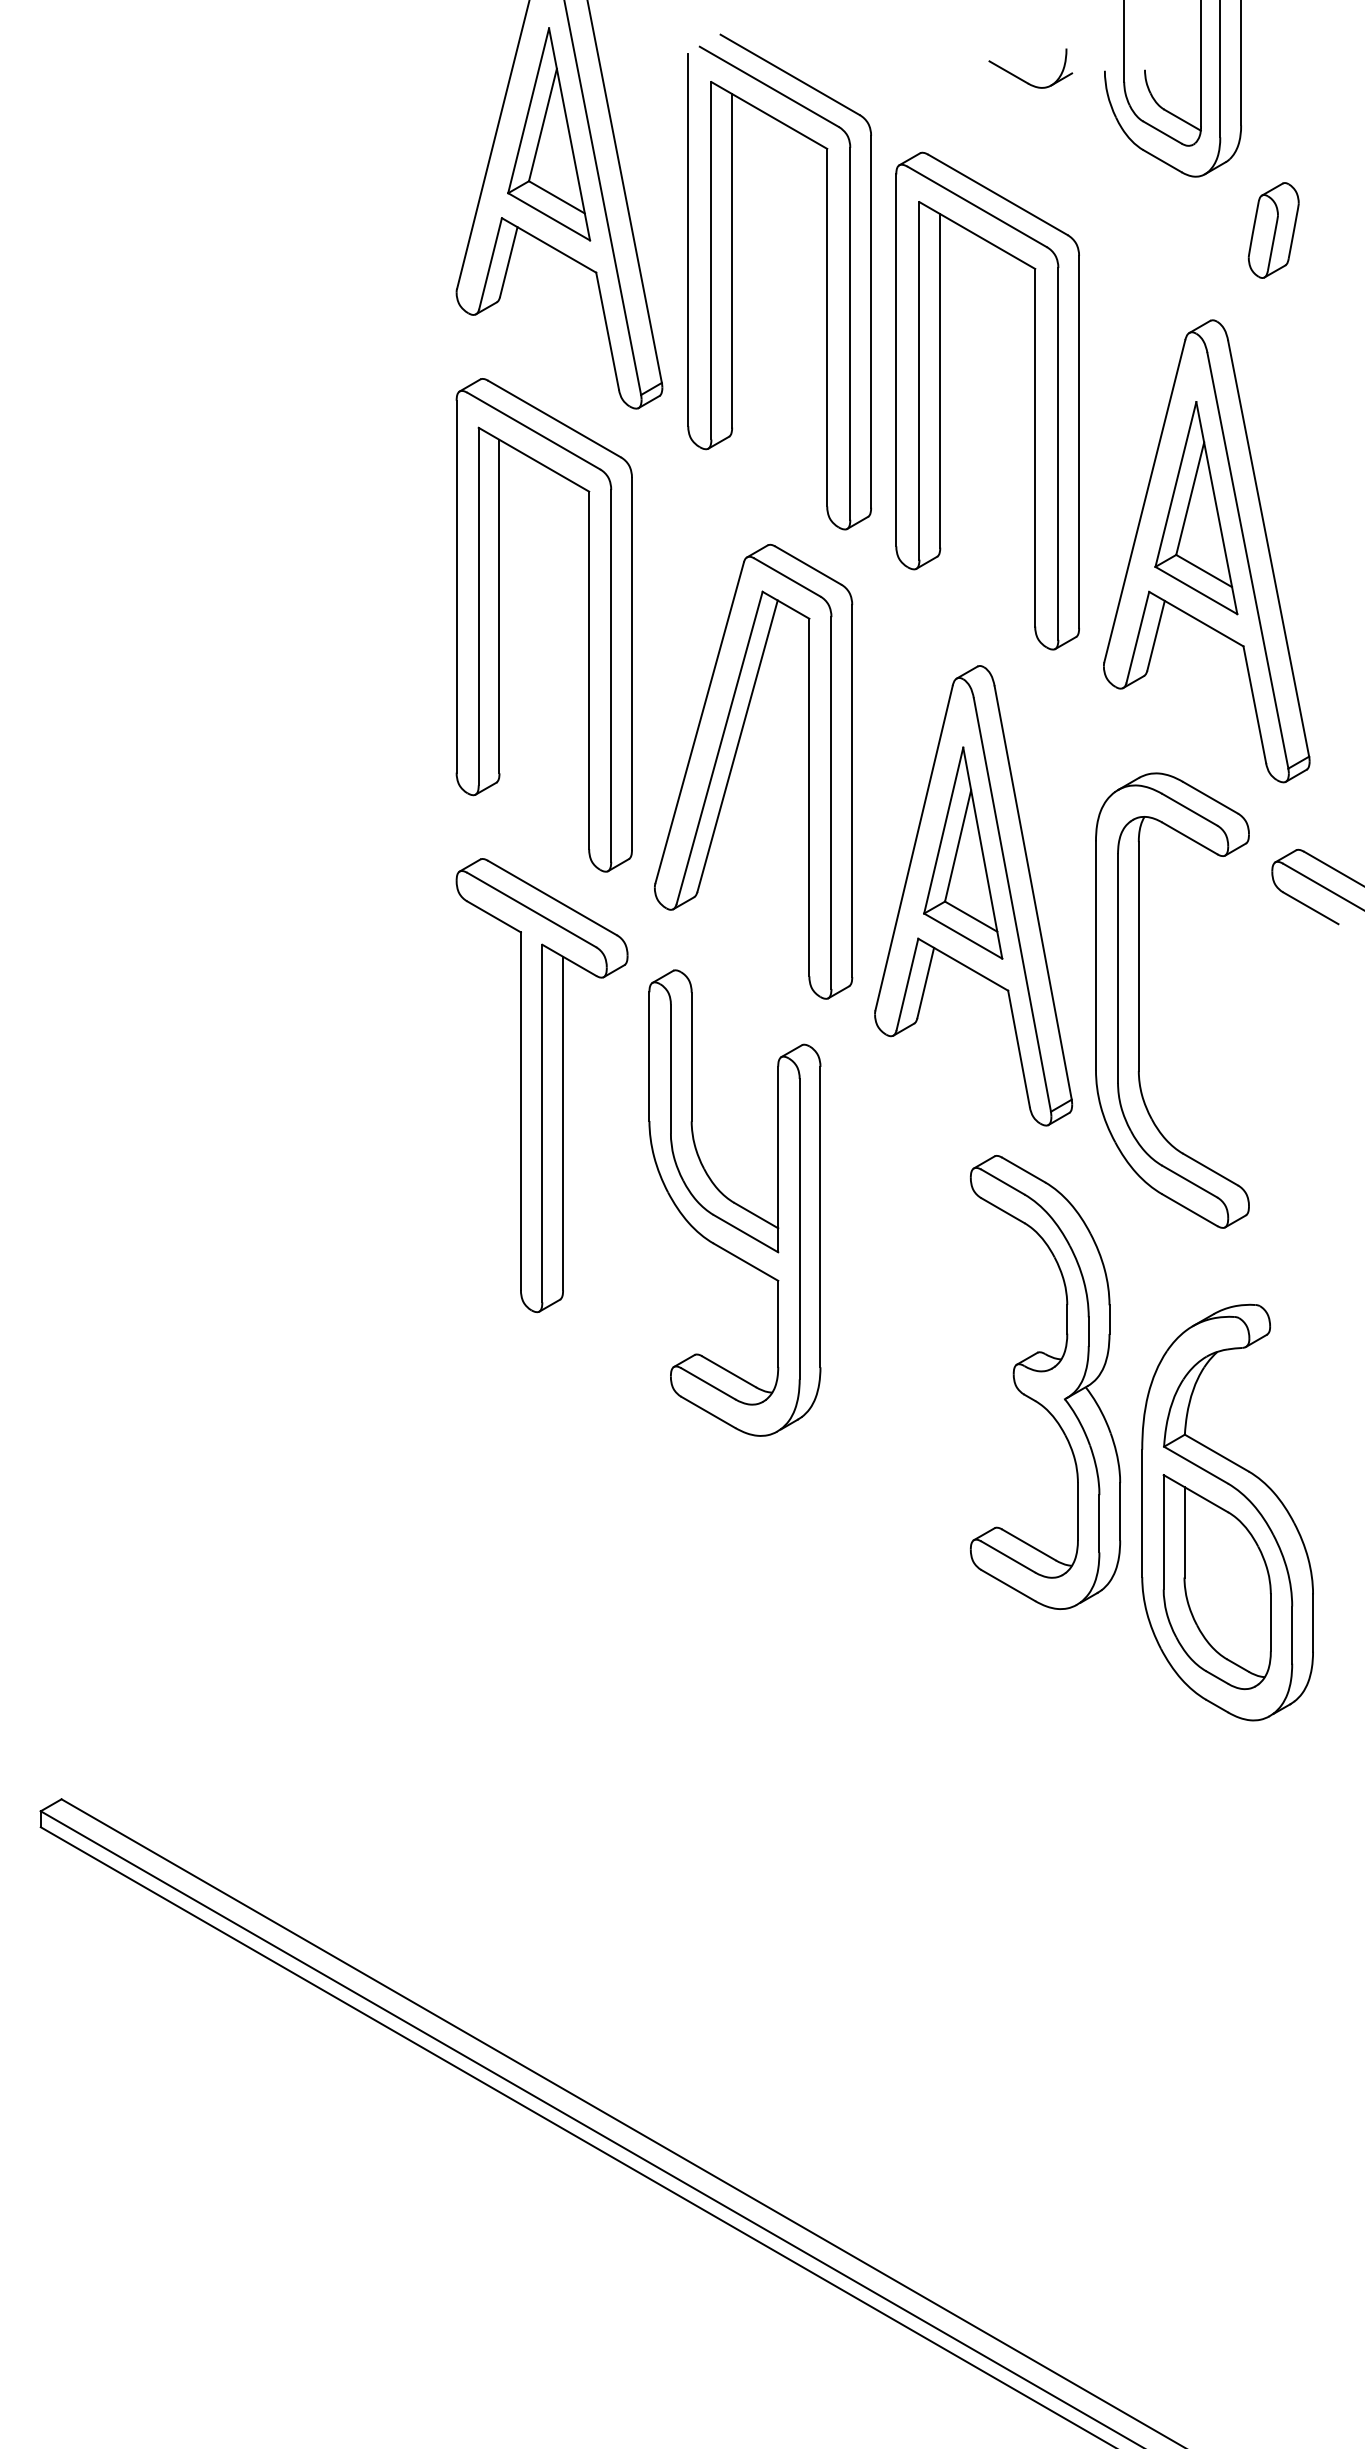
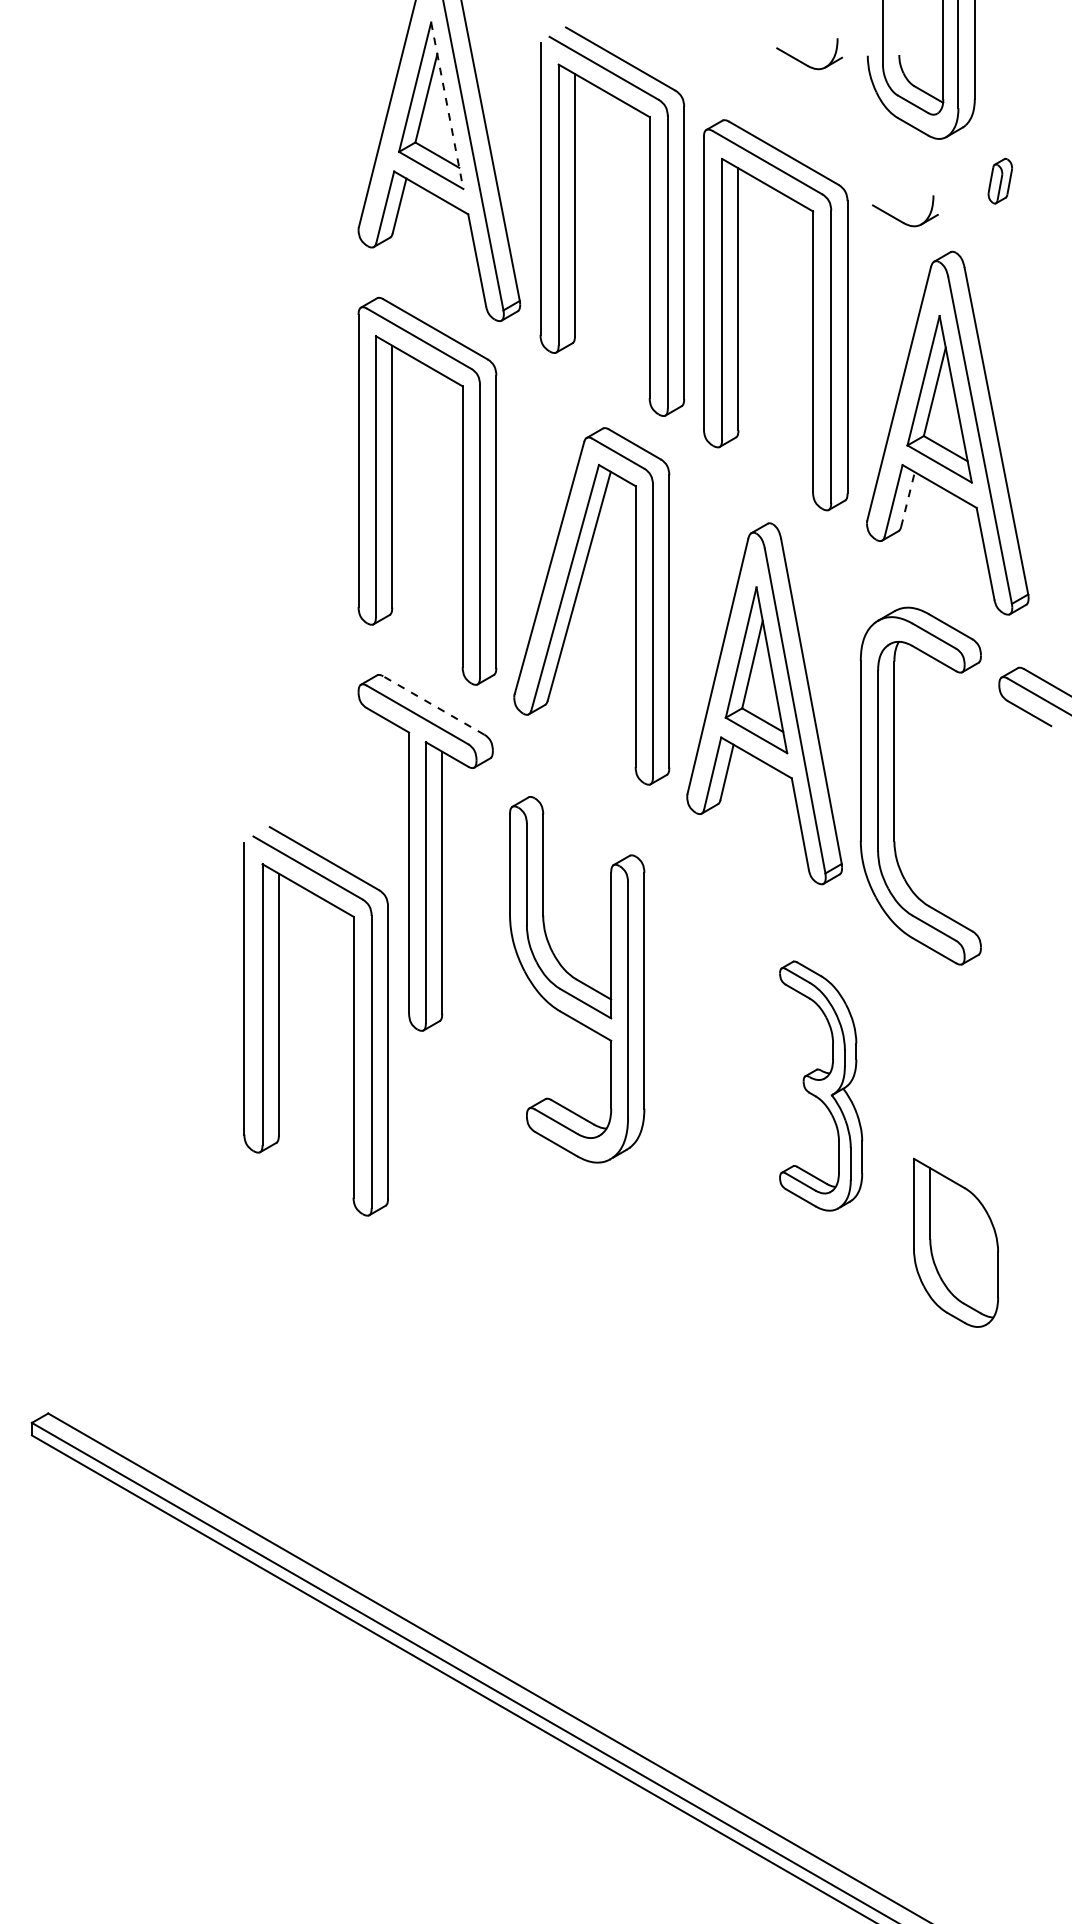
line: (569, 134) -> (447, 105), solid -> dashed
part: (1273, 230) -> (1000, 181), size x0.6
part: (1145, 279) -> (899, 219), added
line: (1156, 635) -> (908, 499), solid -> dashed
line: (552, 897) -> (433, 705), solid -> dashed
part: (734, 1202) -> (576, 979), moved
part: (355, 1299) -> (279, 1020), added
part: (1045, 1382) -> (821, 1086), size x0.7
part: (1227, 1512) -> (964, 1188), removed

